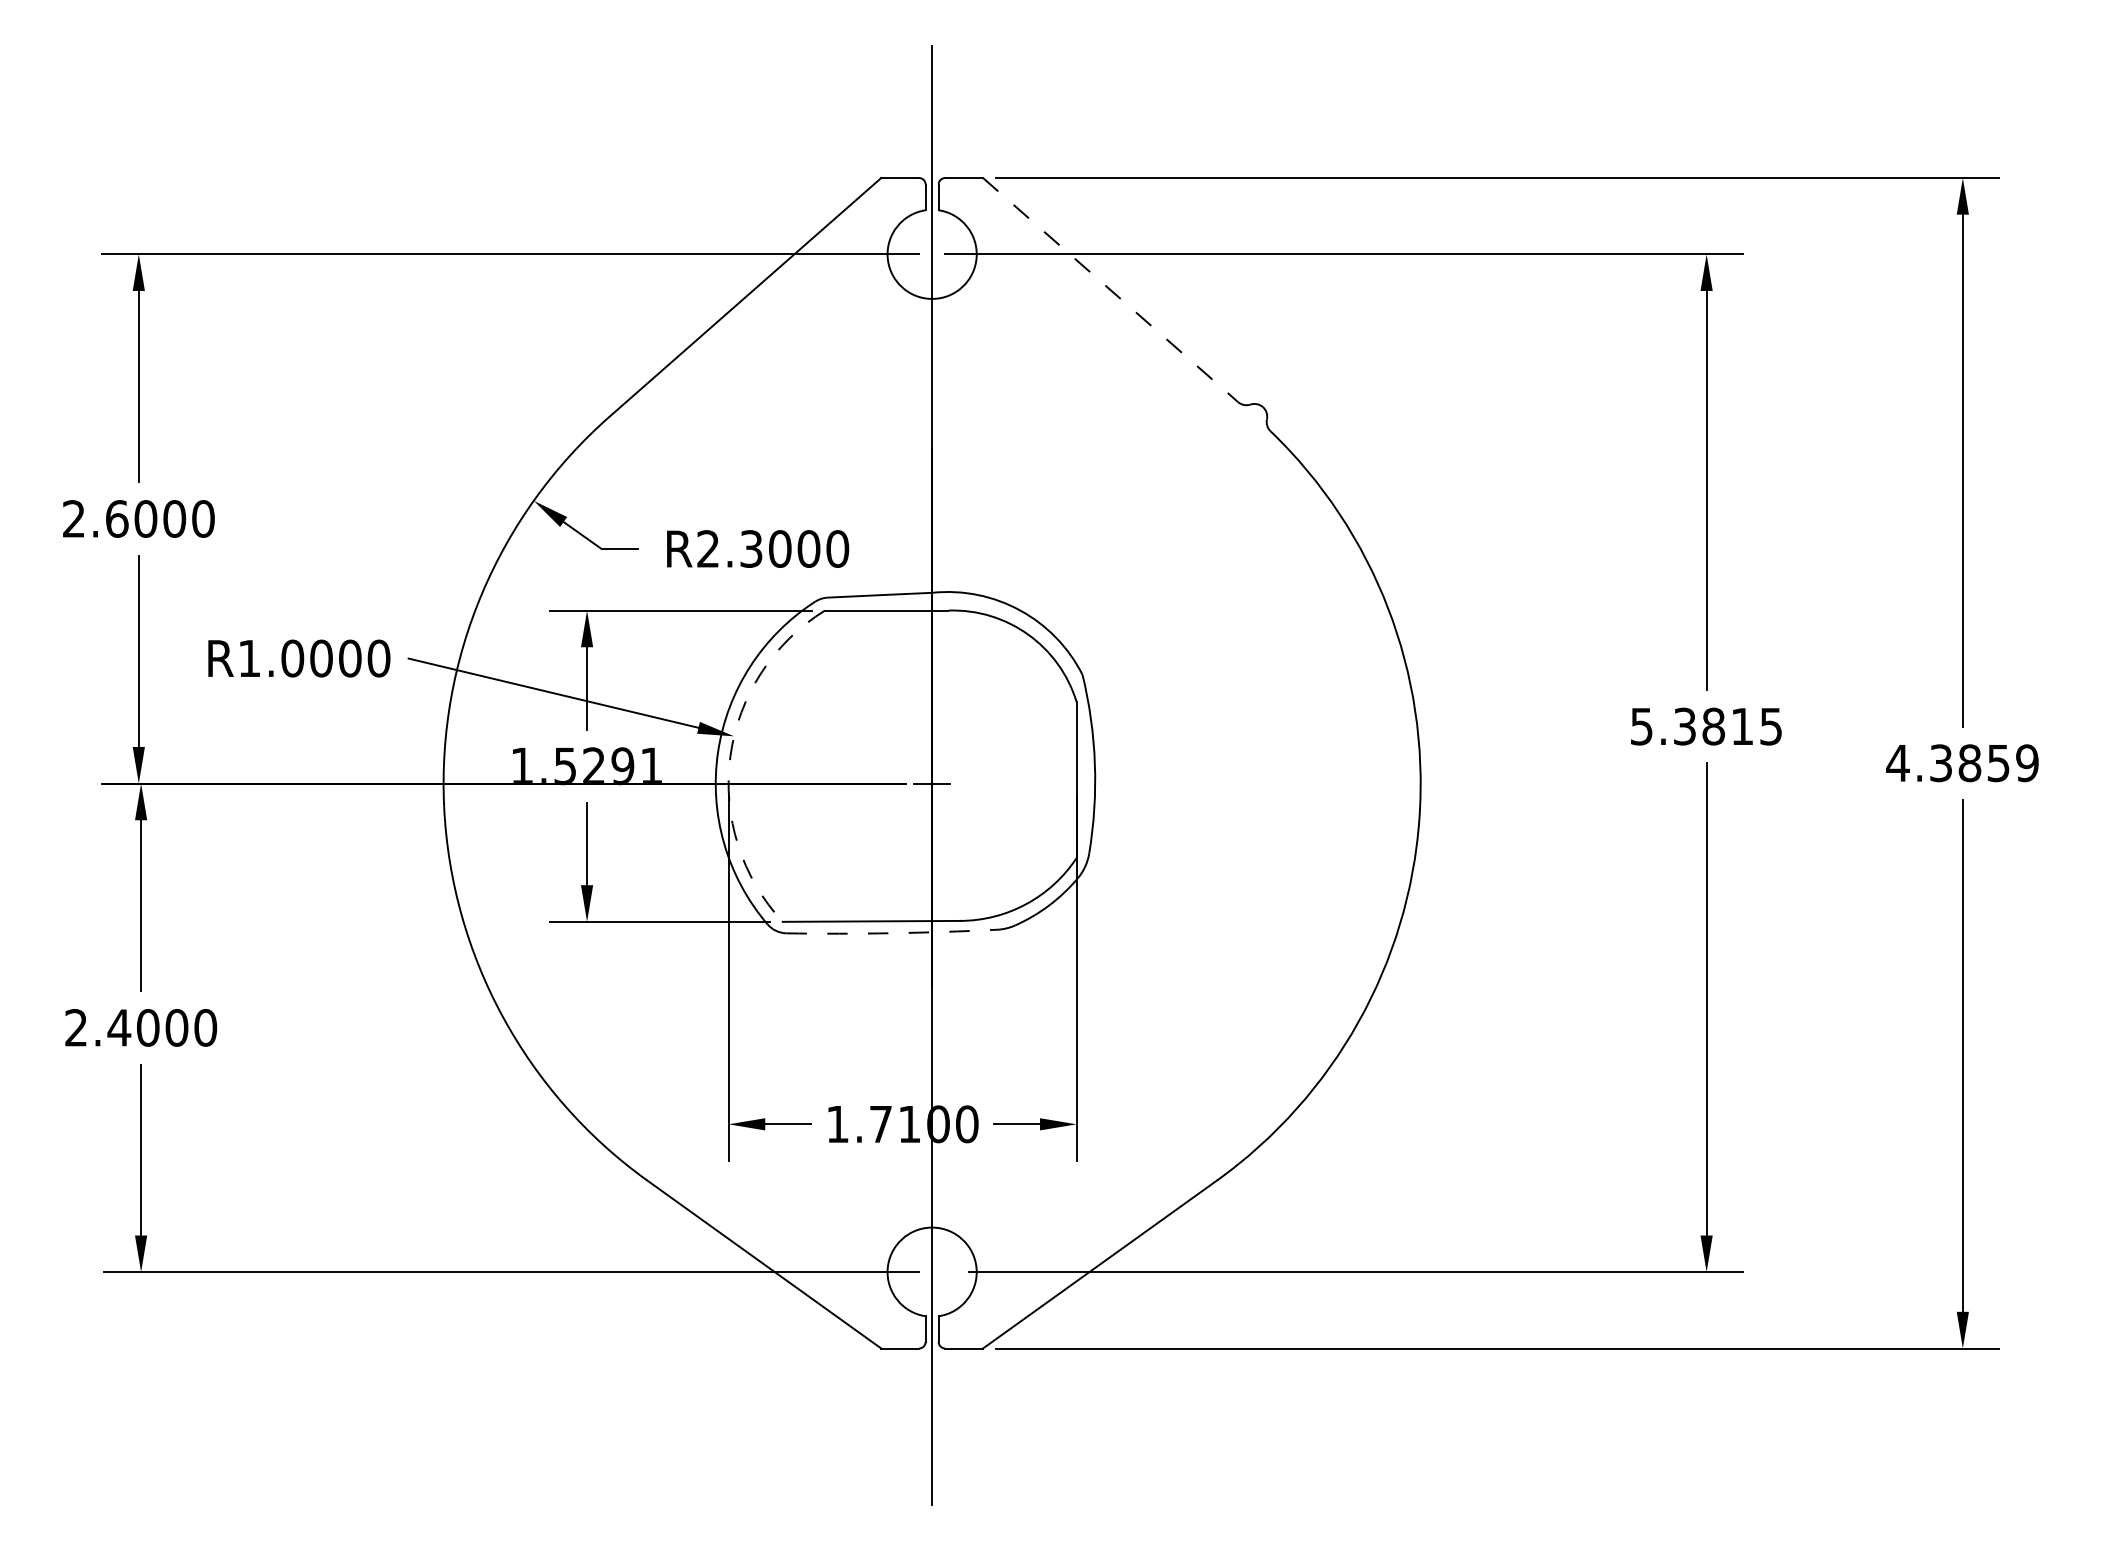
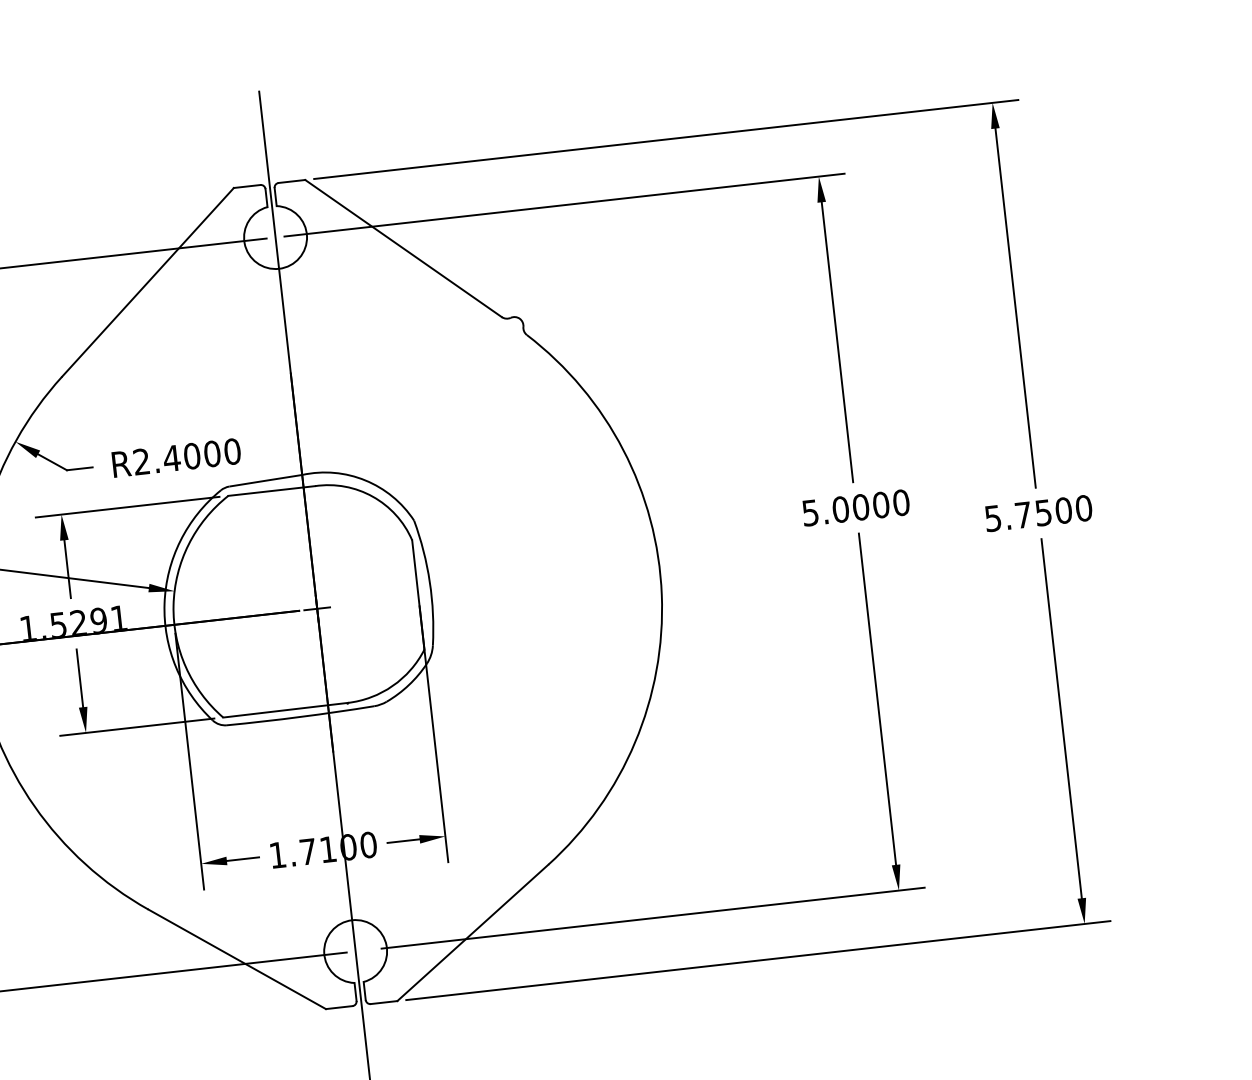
line: (1110, 290) -> (403, 248), dashed -> solid
text: (751, 548) -> (171, 458), R2.3000 -> R2.4000
text: (1727, 726) -> (870, 506), 5.3815 -> 5.0000
arc: (730, 756) -> (173, 605), dashed -> solid
text: (1962, 763) -> (1038, 513), 4.3859 -> 5.7500
arc: (891, 933) -> (300, 717), dashed -> solid

